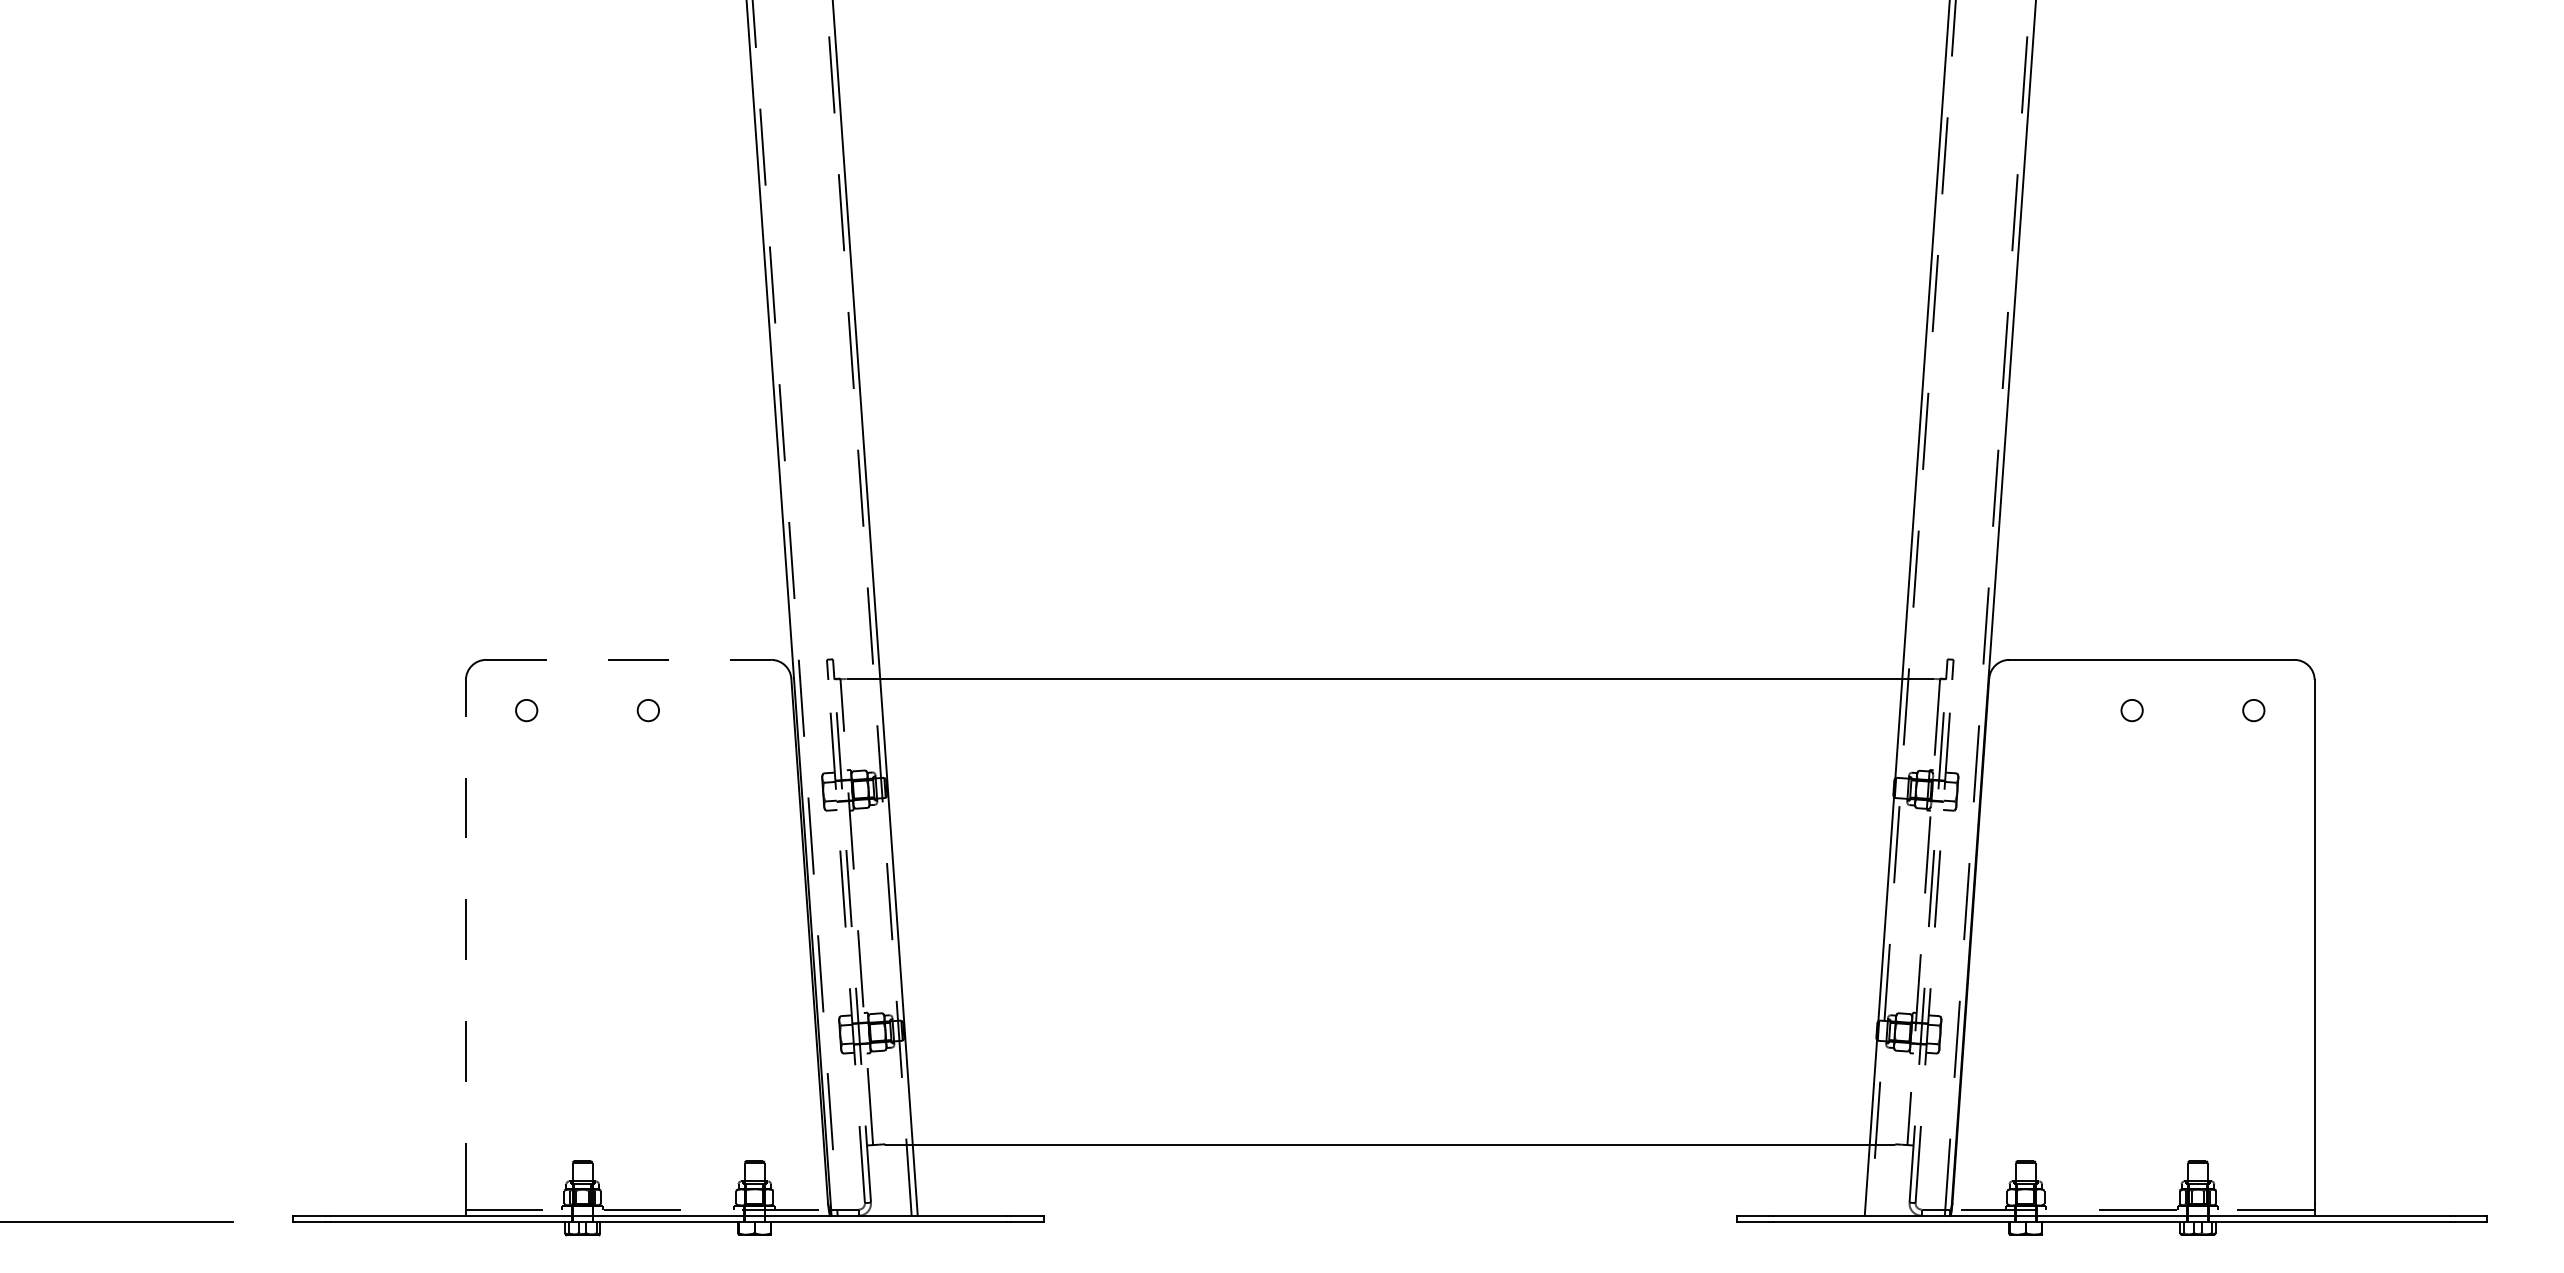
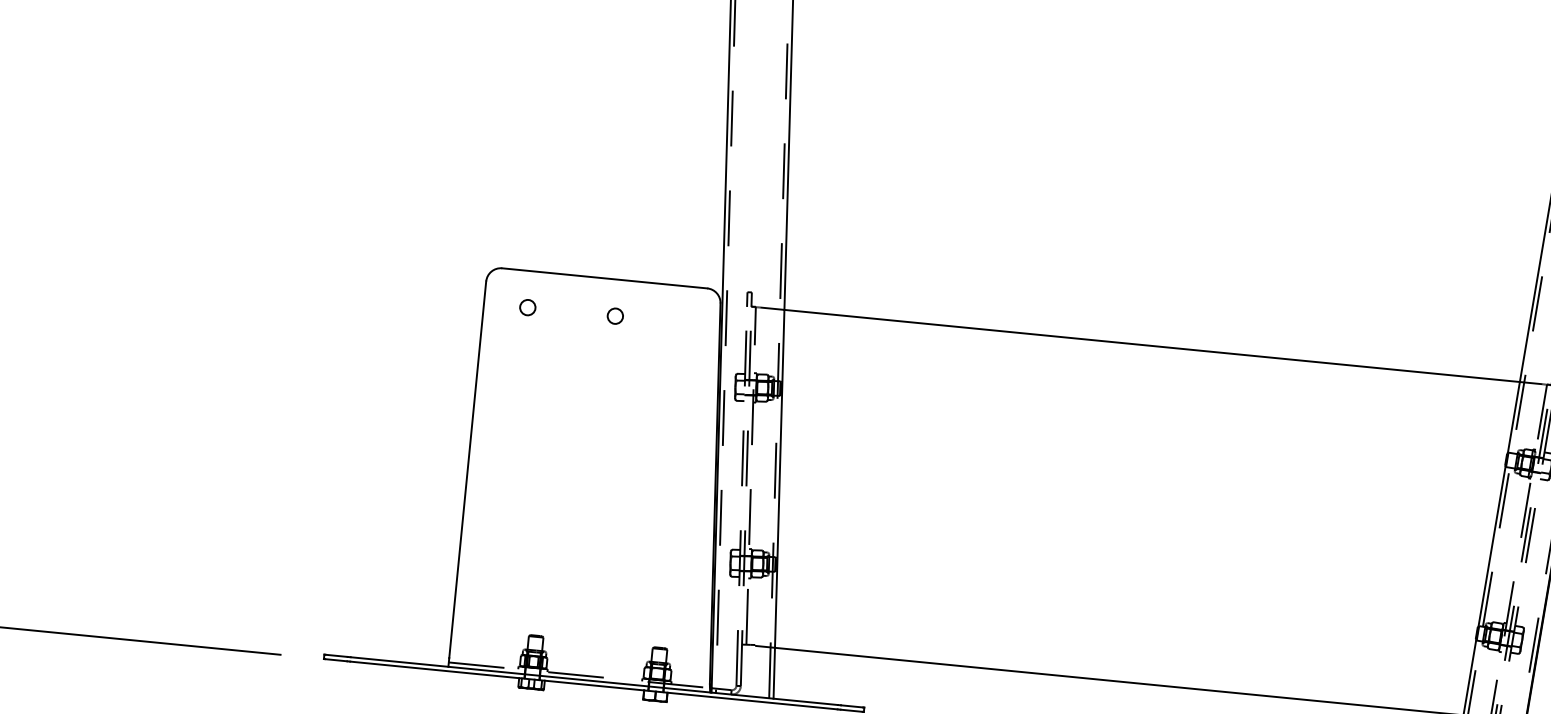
line: (629, 659) -> (605, 278), dashed -> solid
line: (465, 941) -> (467, 469), dashed -> solid

